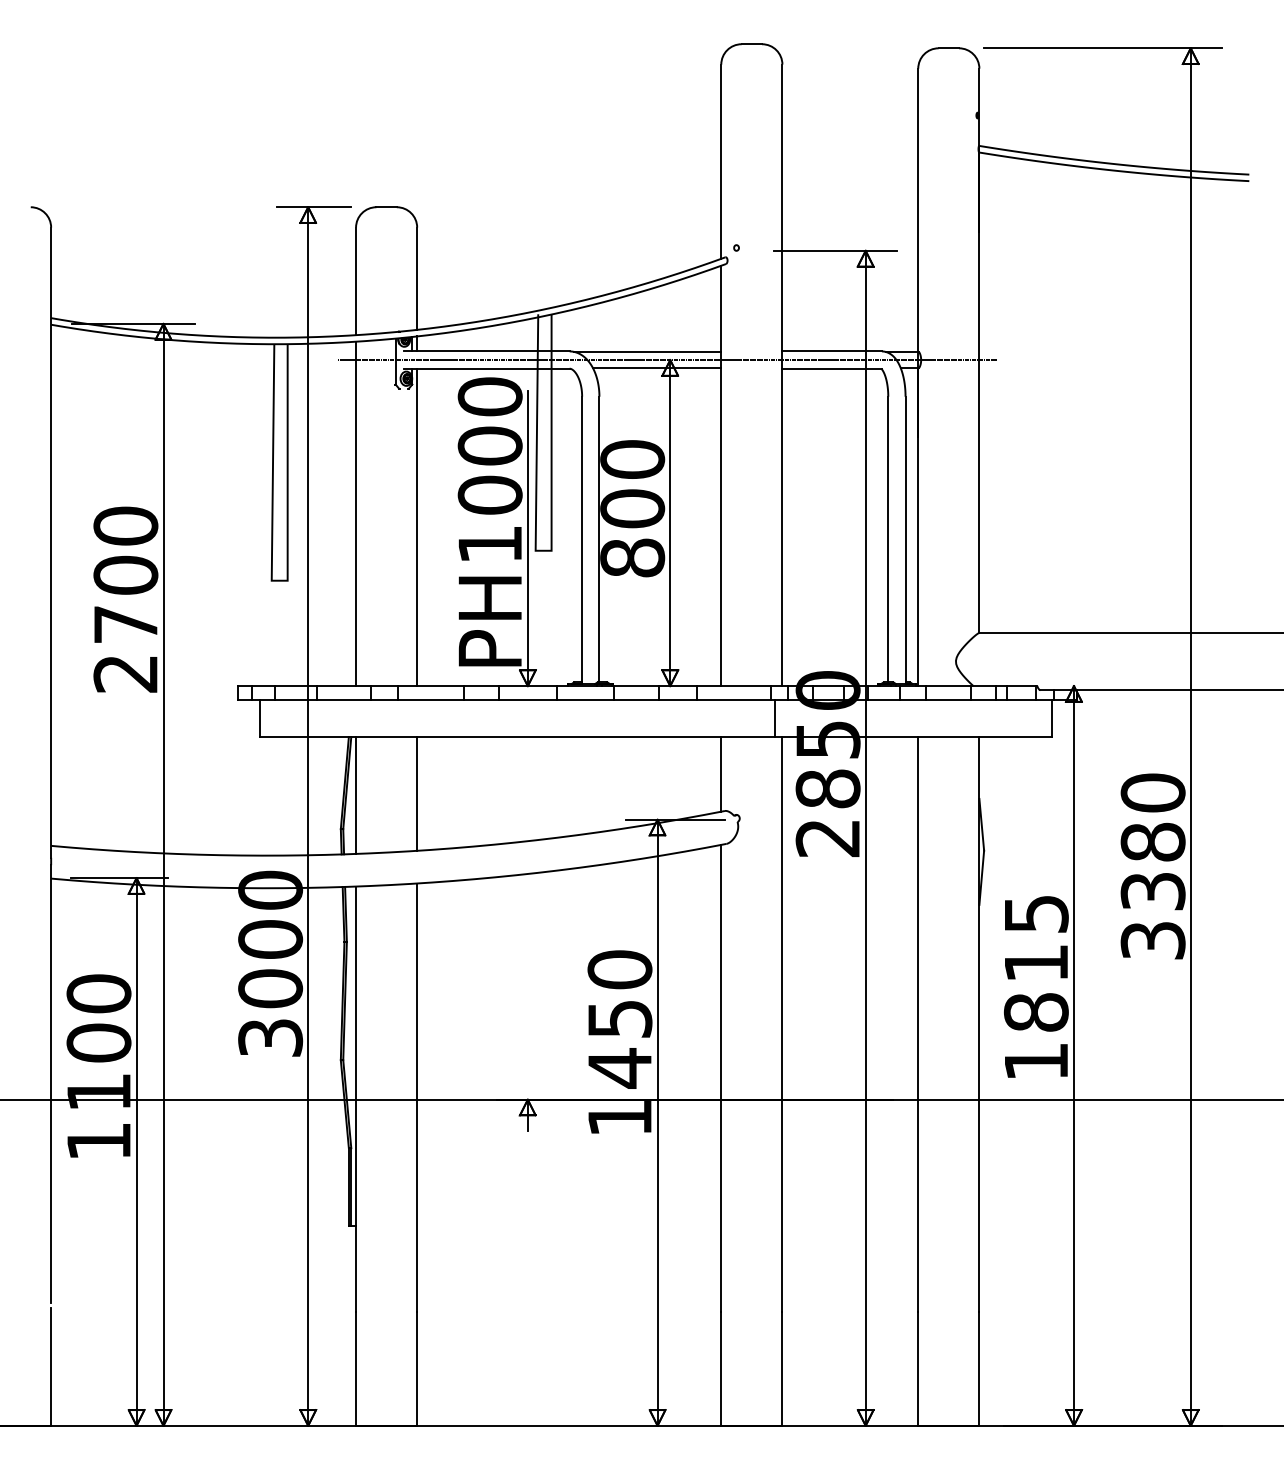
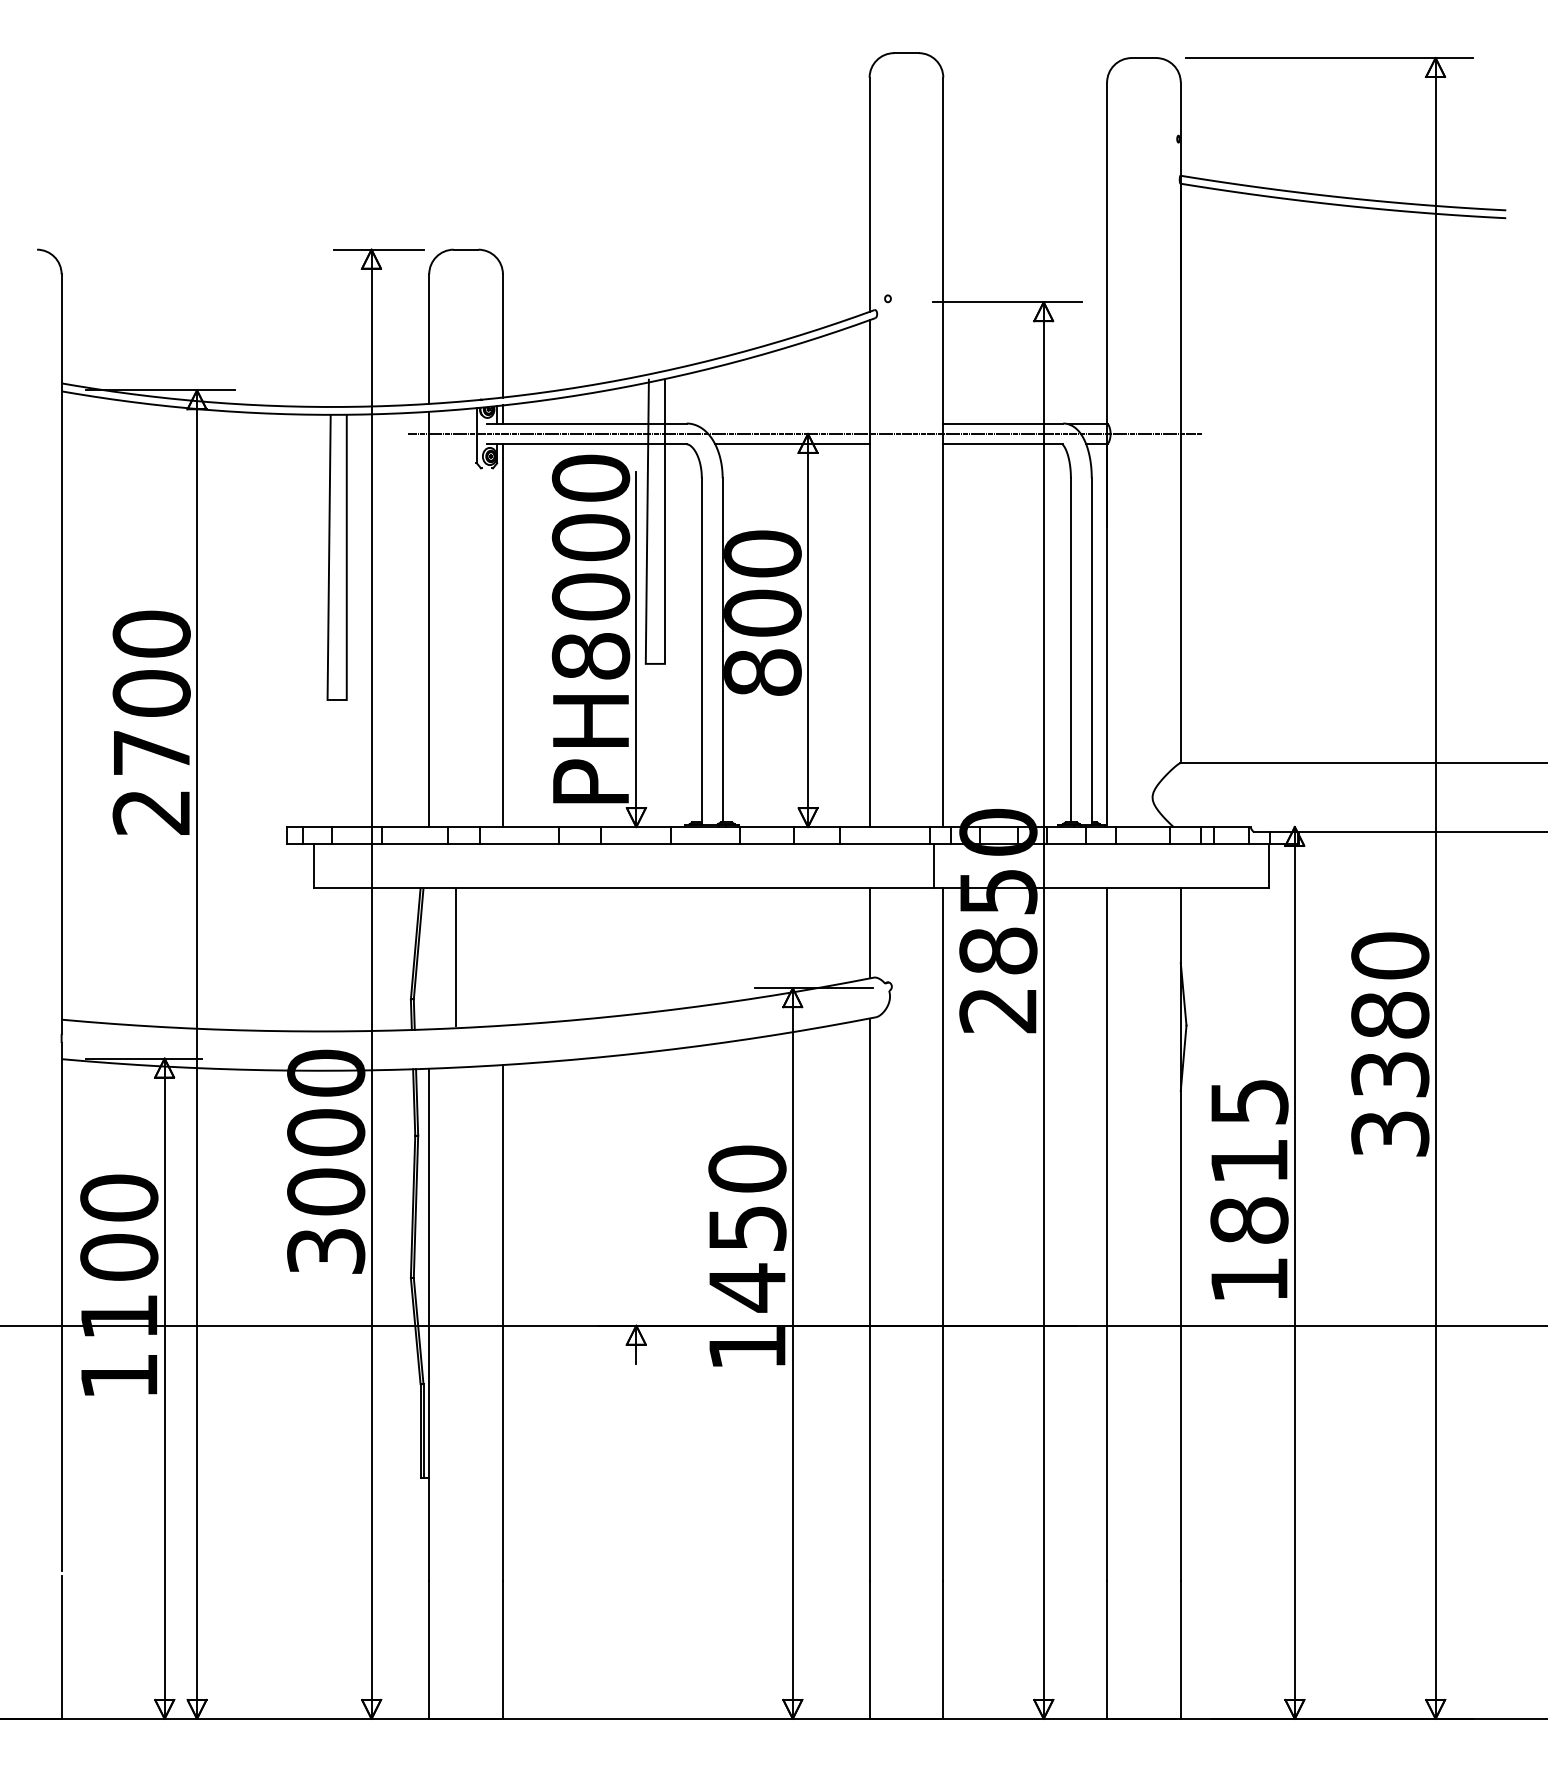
line: (647, 352) -> (780, 424), removed
text: (489, 544) -> (590, 656), PH1000 -> PH8000
line: (416, 793) -> (455, 956), moved
line: (356, 795) -> (429, 958), removed

